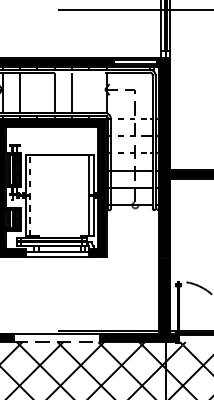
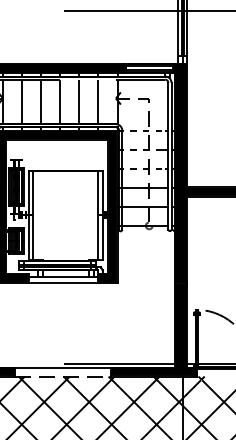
line: (37, 92) -> (41, 101), added
line: (89, 92) -> (98, 101), added
line: (30, 195) -> (33, 214), dashed -> solid

